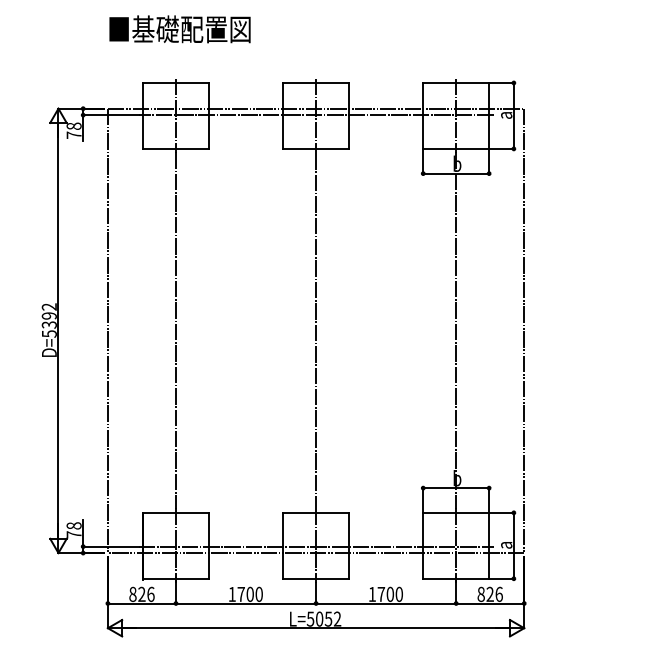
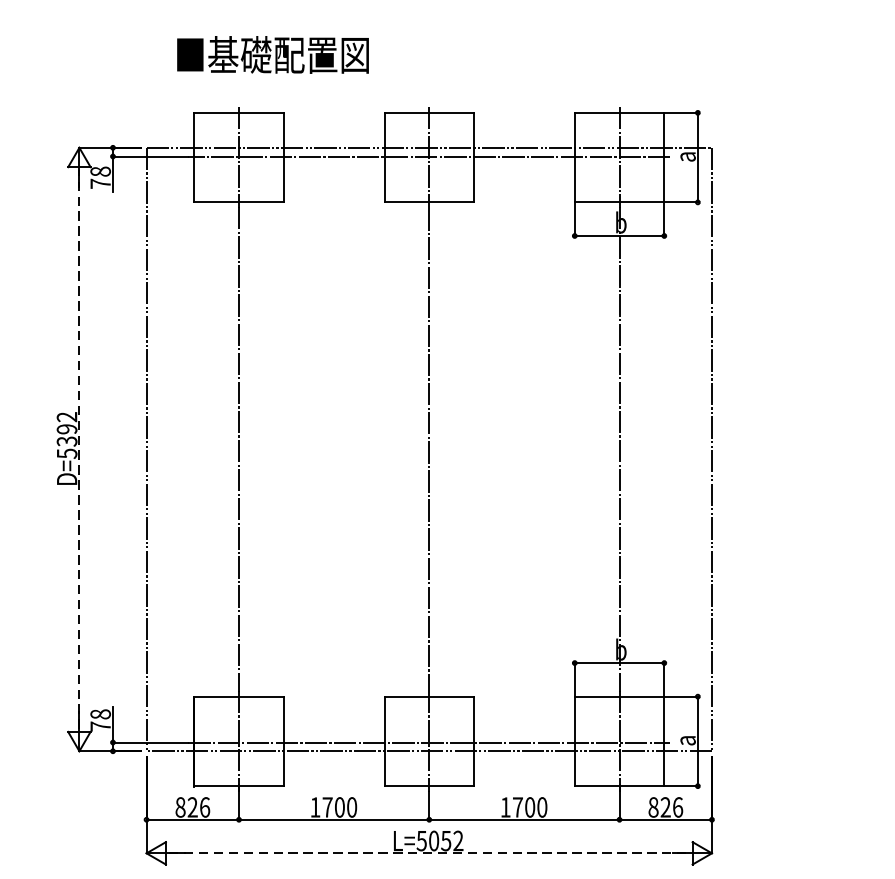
text: (179, 29) -> (272, 55), moved
line: (58, 330) -> (79, 449), solid -> dashed
line: (316, 628) -> (429, 853), solid -> dashed

